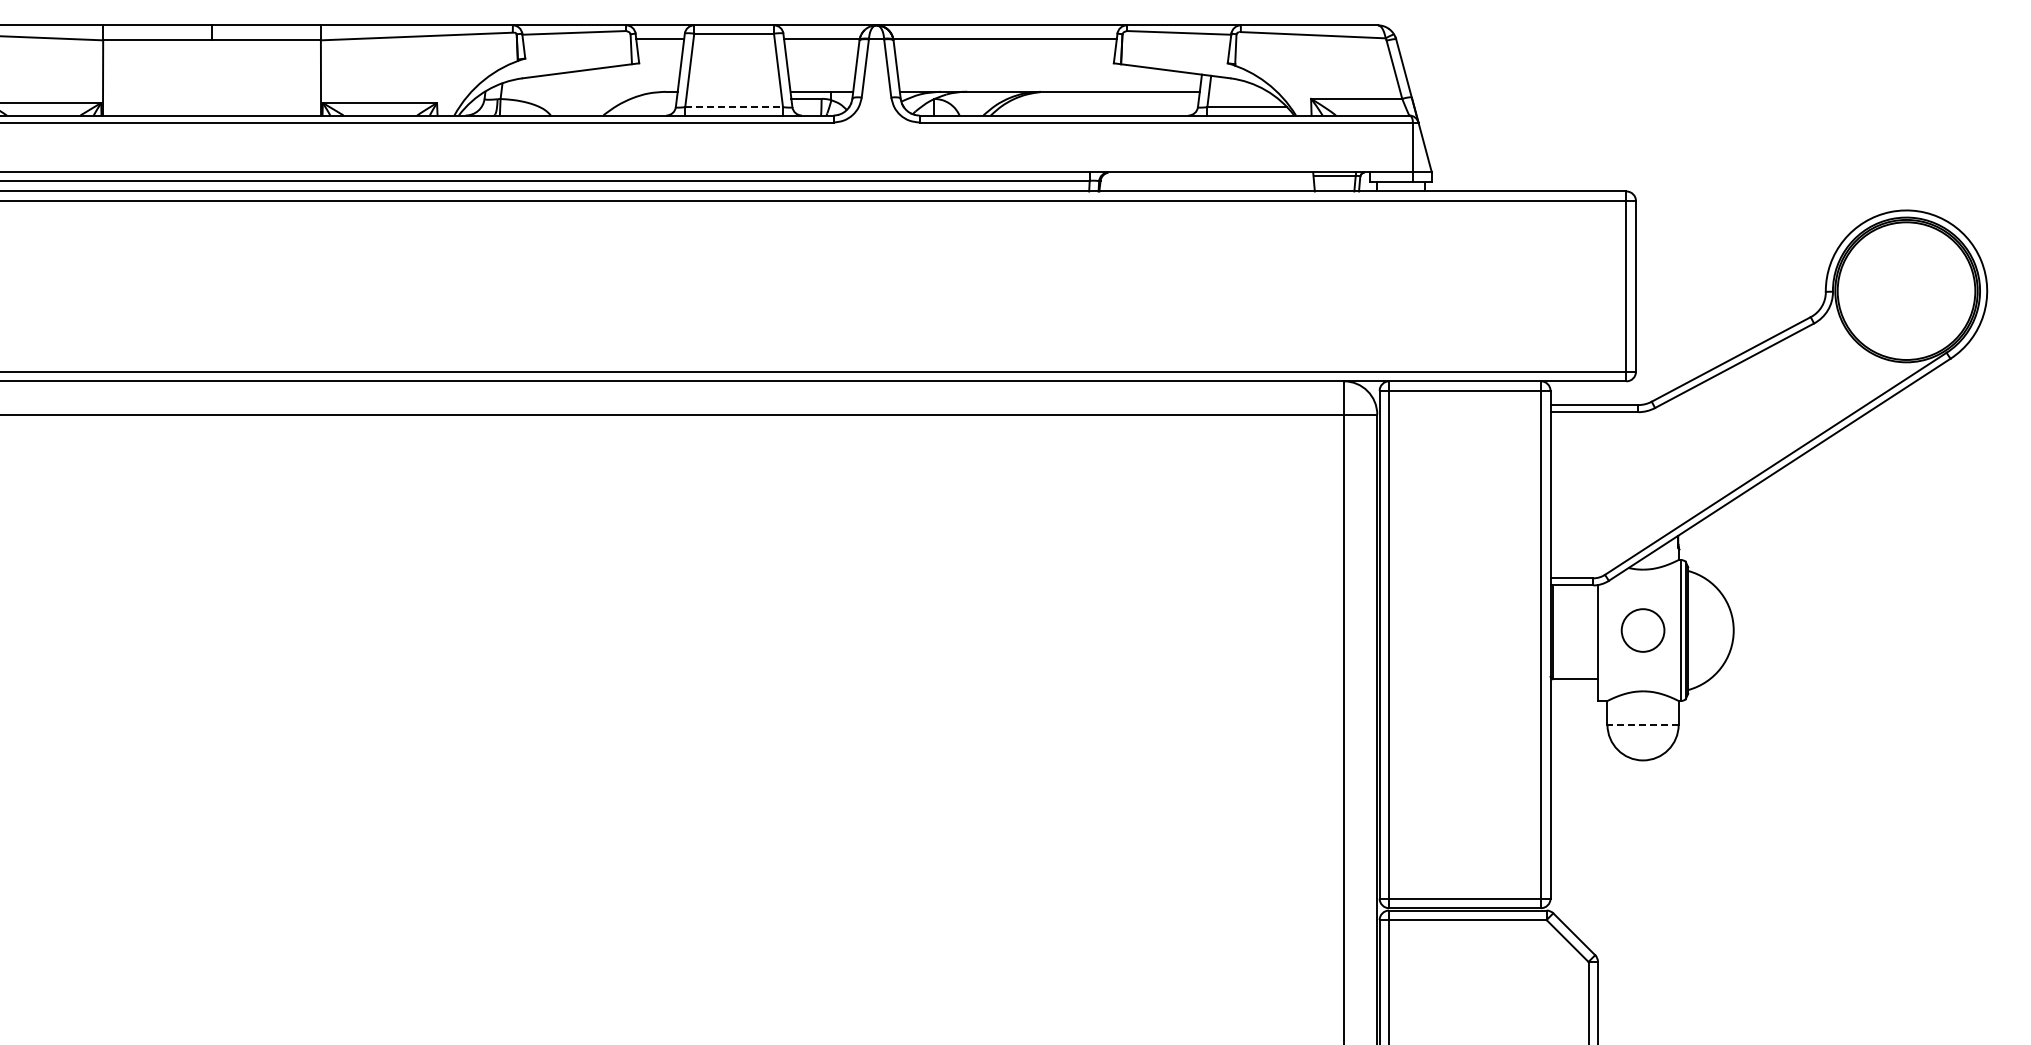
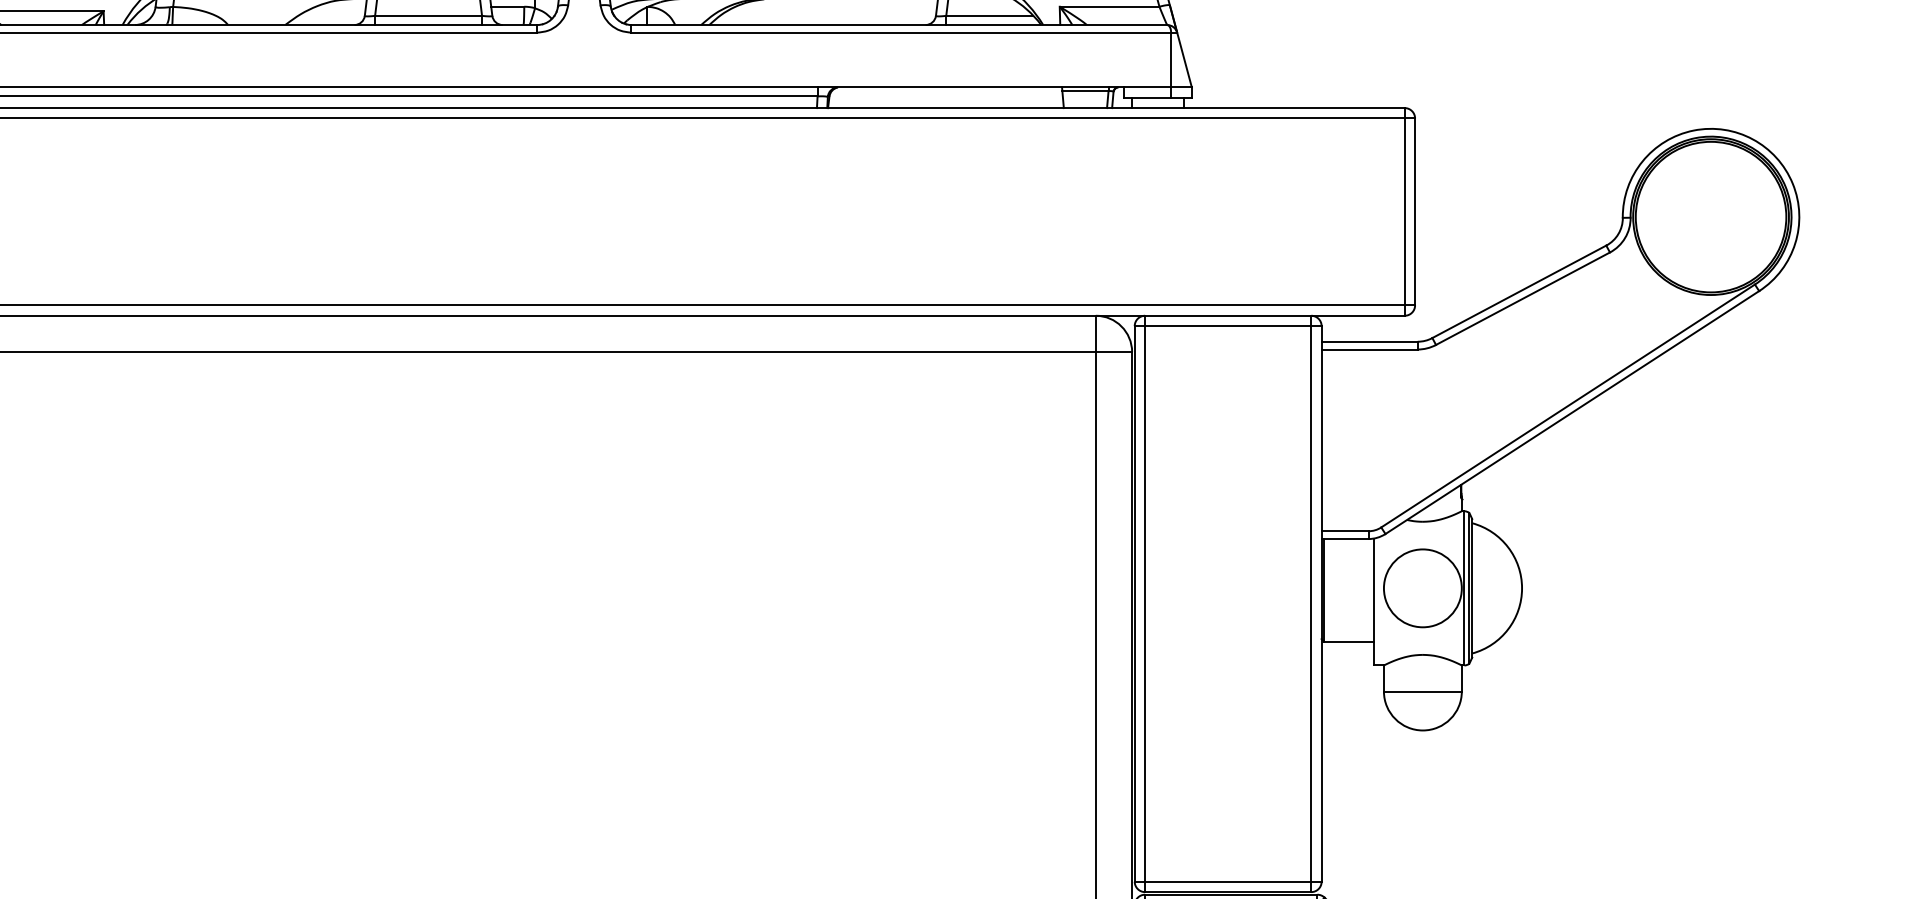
line: (734, 107) -> (428, 16), dashed -> solid
circle: (1642, 630) -> (1422, 588), size x1.67
line: (1643, 724) -> (1423, 691), dashed -> solid

